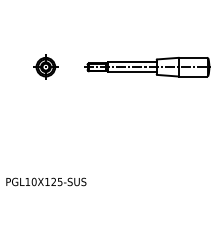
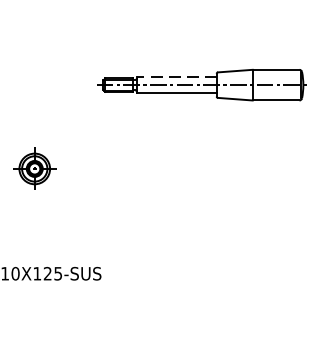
line: (131, 62) -> (175, 77), solid -> dashed
part: (45, 66) -> (34, 167), moved

